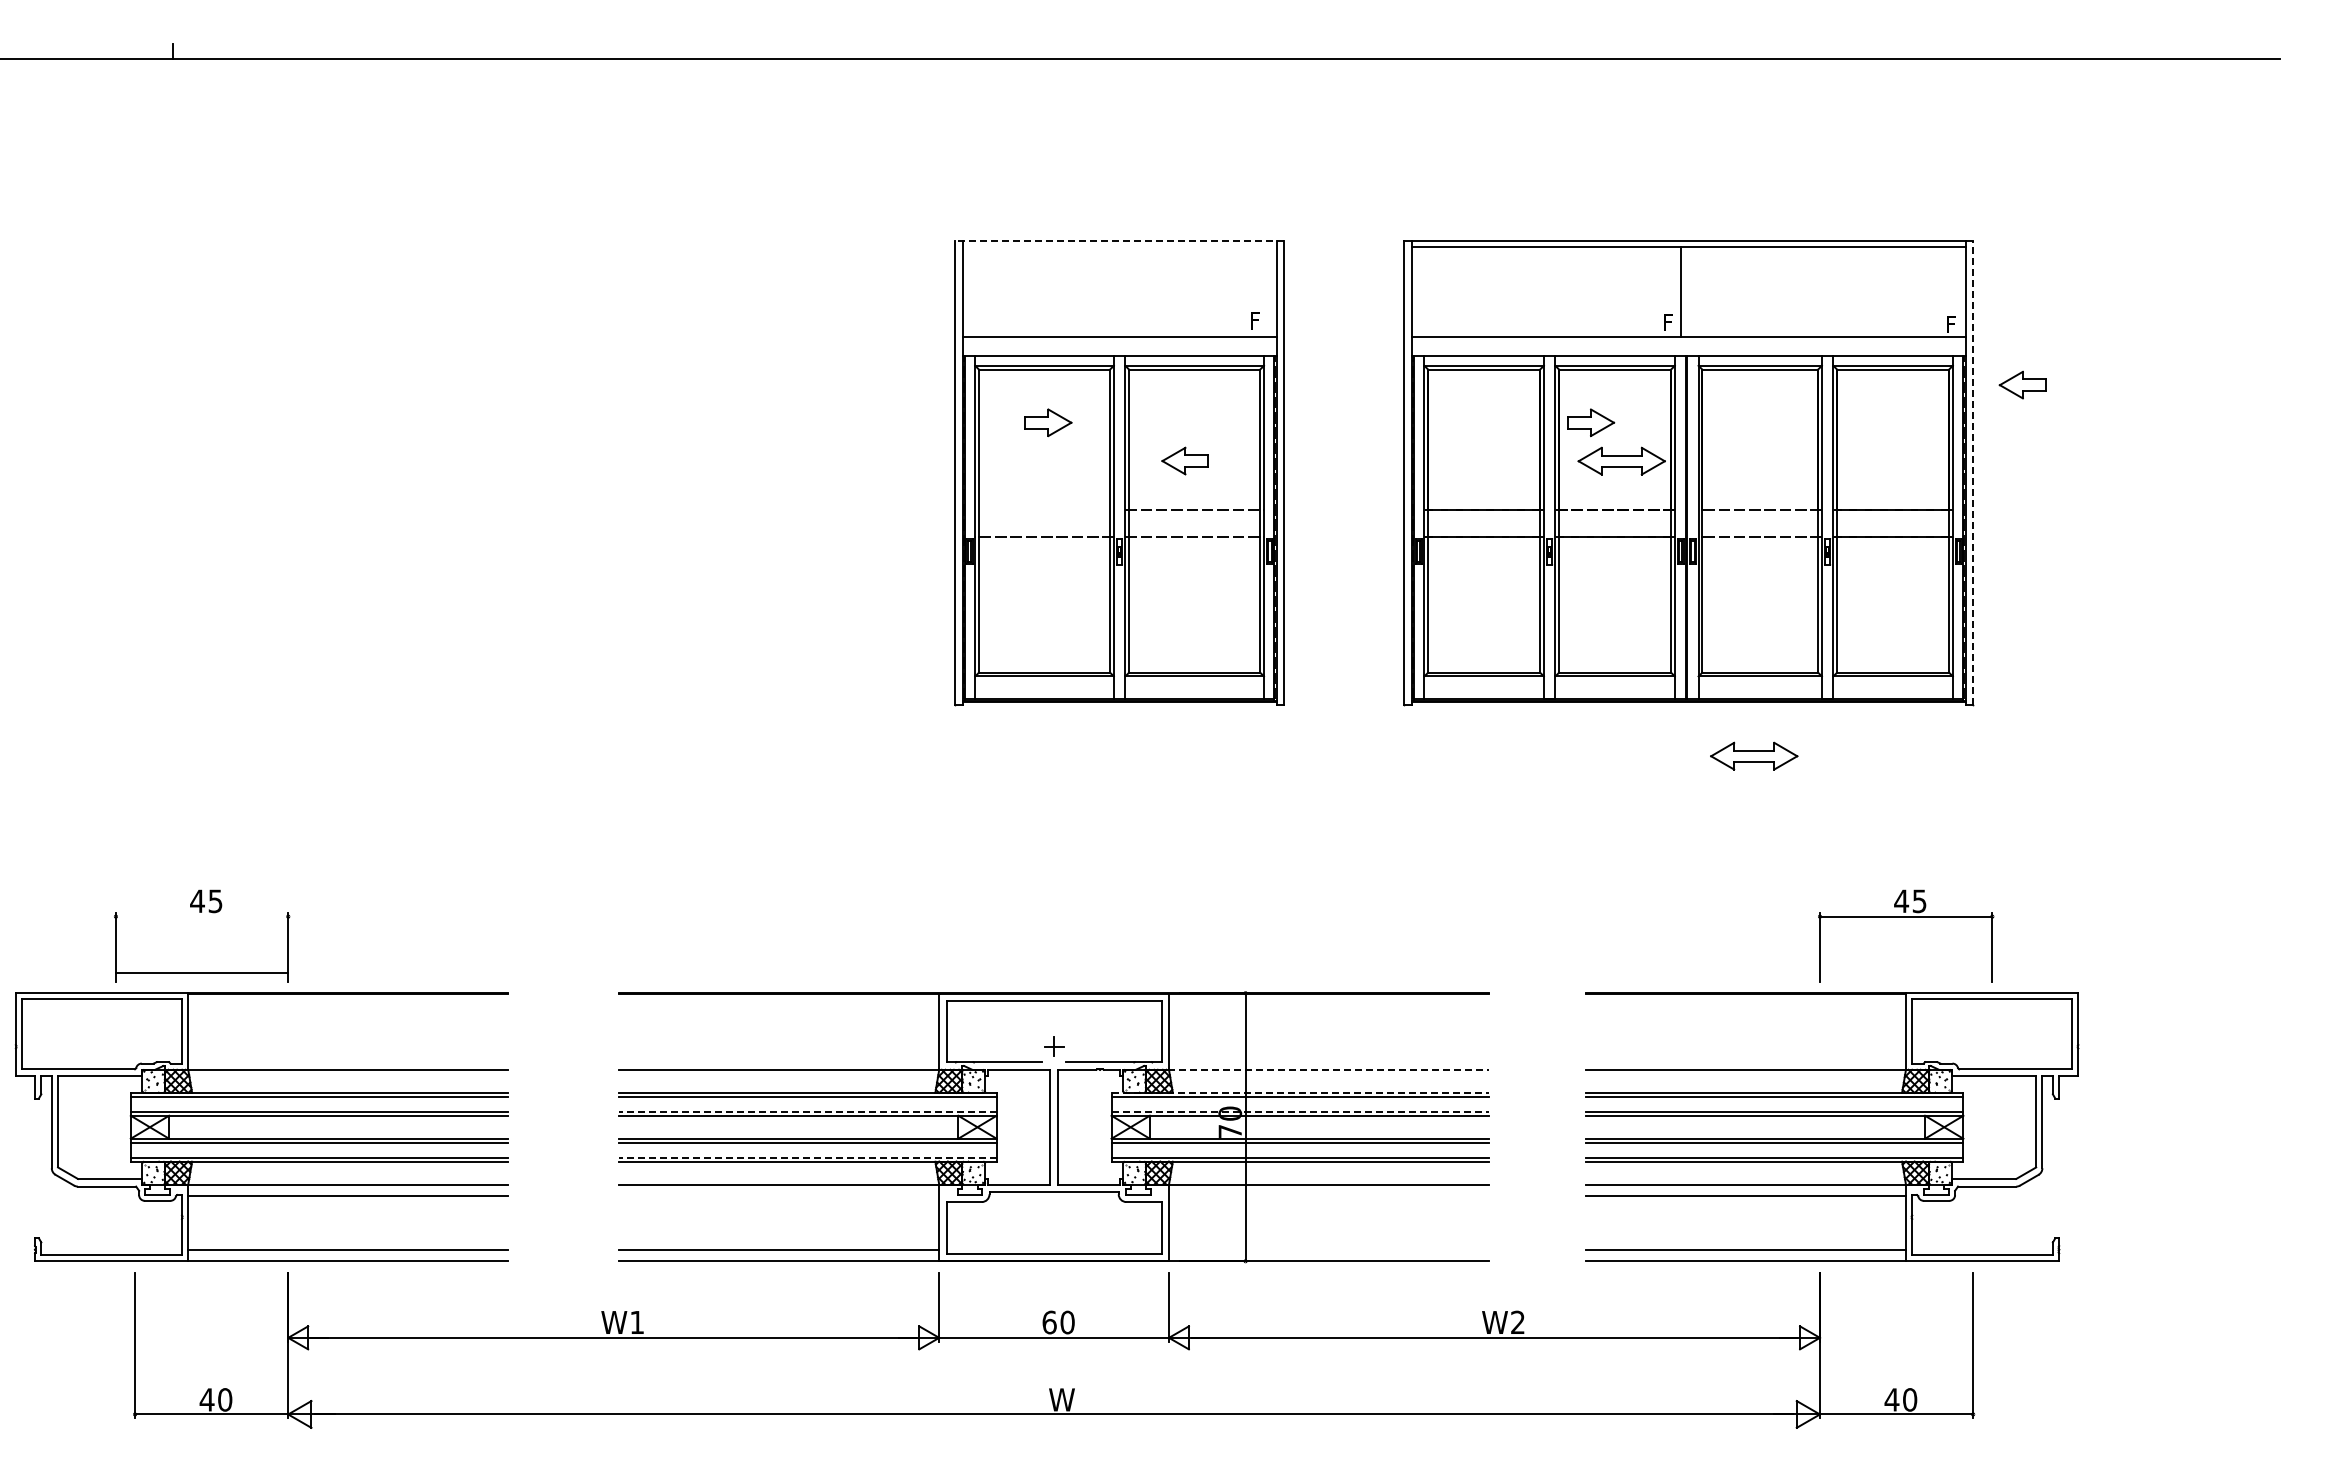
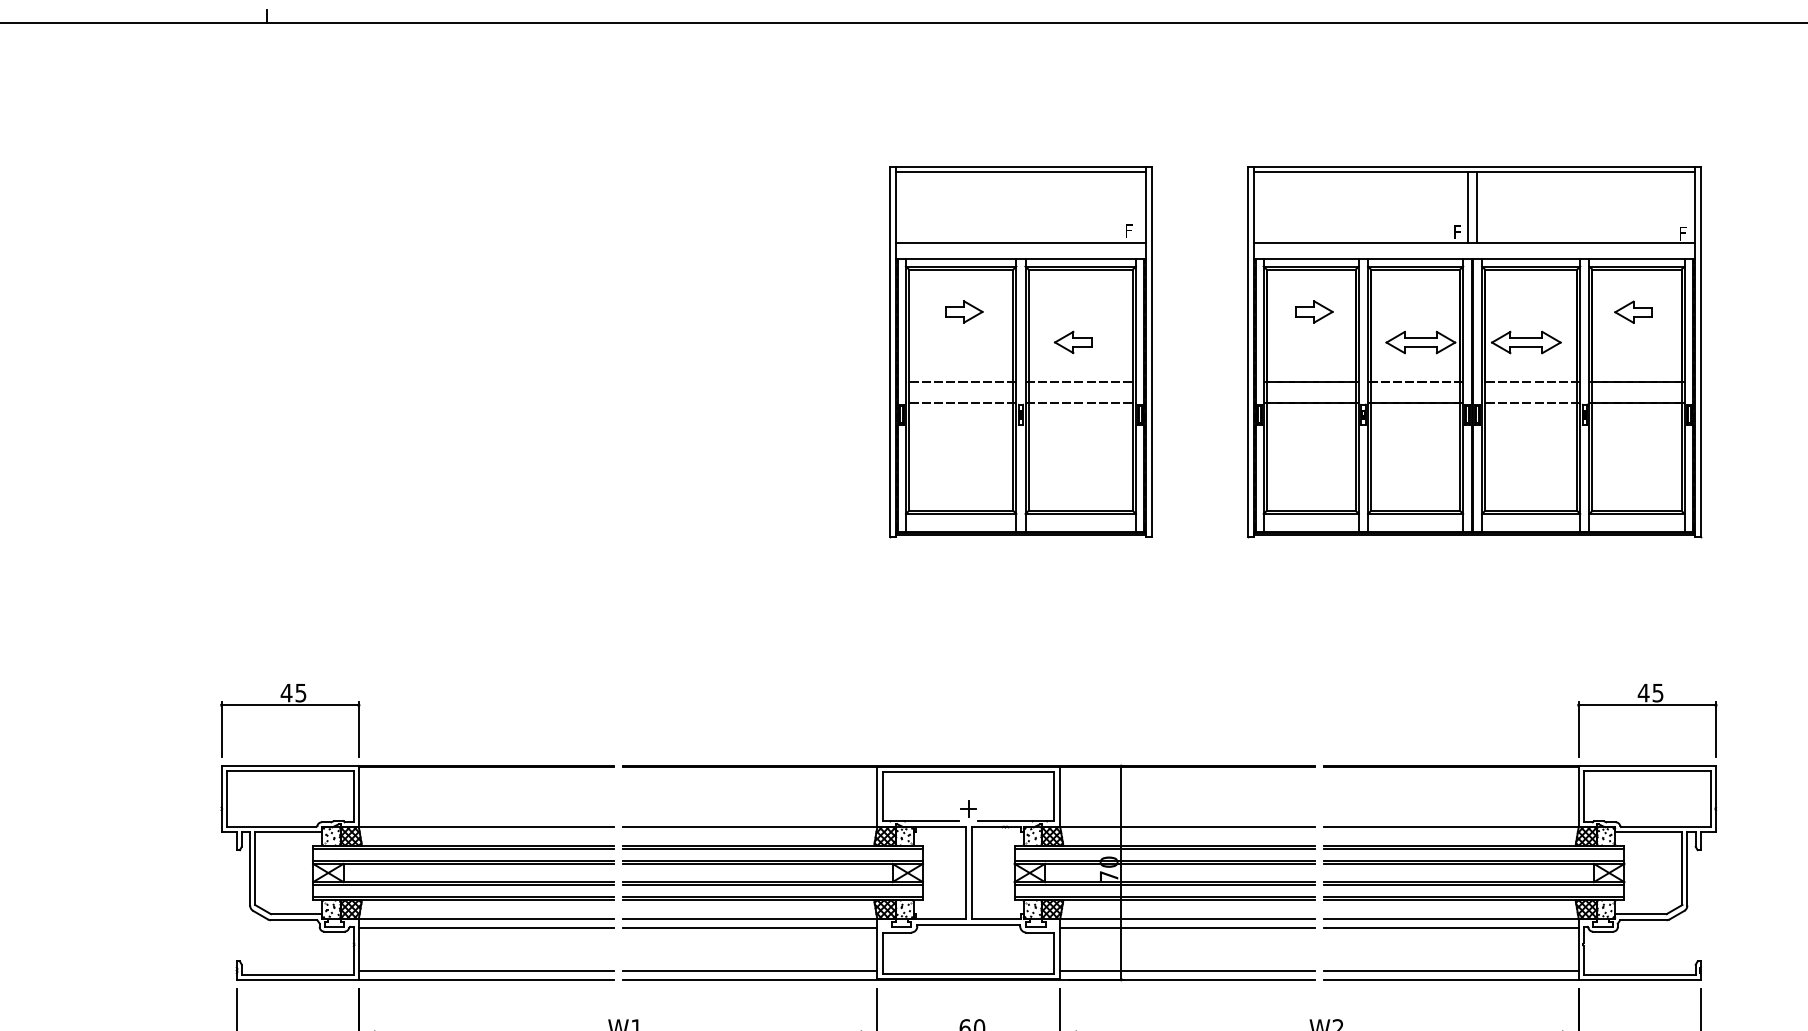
line: (1119, 241) -> (1020, 167), dashed -> solid
line: (1119, 246) -> (1020, 171), added
line: (1692, 291) -> (1477, 207), added
part: (2022, 384) -> (1633, 311), moved
part: (1591, 422) -> (1314, 311), moved
line: (1973, 472) -> (1700, 351), dashed -> solid
line: (1044, 510) -> (961, 381), added
part: (1754, 755) -> (1526, 341), moved
line: (201, 972) -> (289, 705), moved
line: (1328, 1069) -> (1187, 827), dashed -> solid
line: (1300, 1092) -> (1165, 845), dashed -> solid
line: (808, 1111) -> (773, 860), dashed -> solid
line: (1300, 1111) -> (1165, 860), dashed -> solid
part: (261, 1116) -> (417, 864), moved
part: (1832, 1116) -> (1520, 864), moved
line: (808, 1157) -> (773, 897), dashed -> solid
line: (779, 1196) -> (750, 928), added
line: (1328, 1196) -> (1187, 928), added
line: (1328, 1249) -> (1187, 970), added

